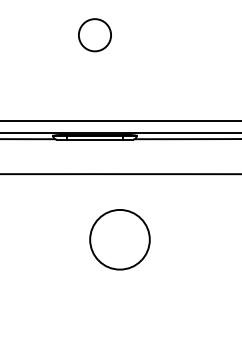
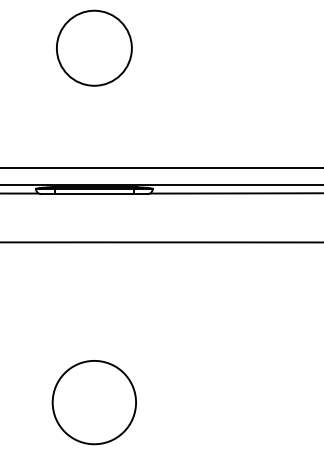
circle: (94, 35) -> (93, 48), size x1.67
circle: (119, 239) -> (93, 402), moved

